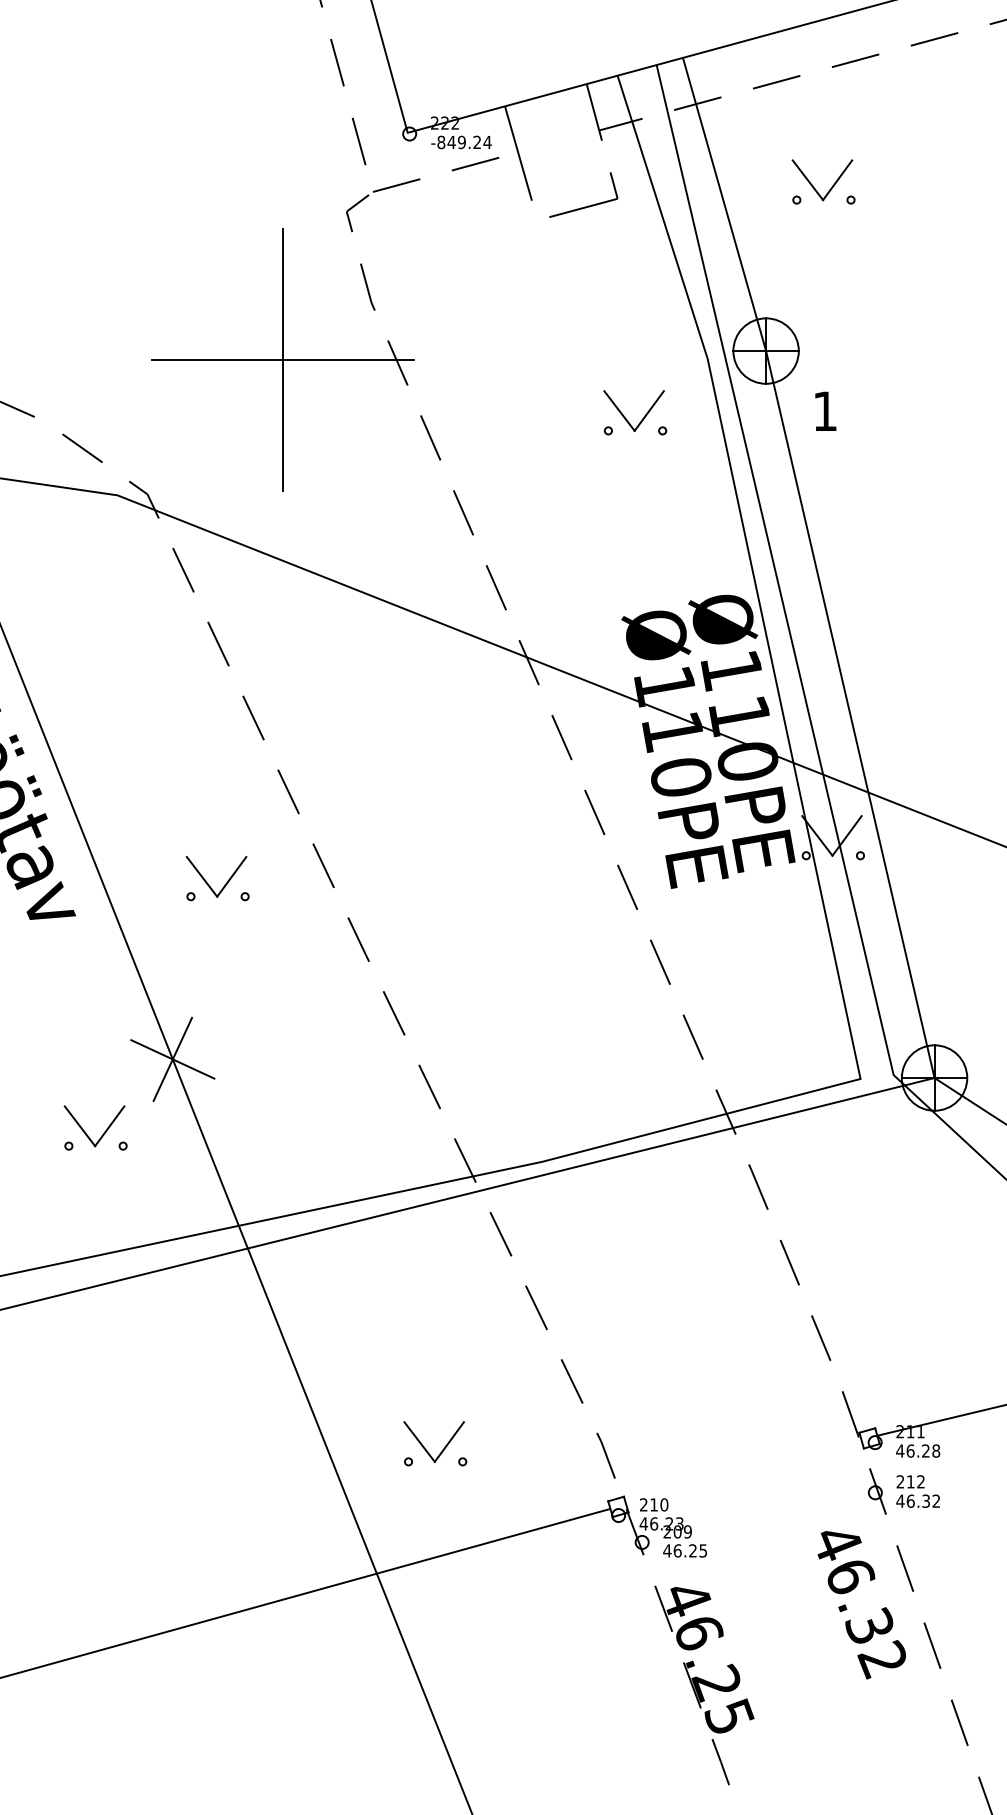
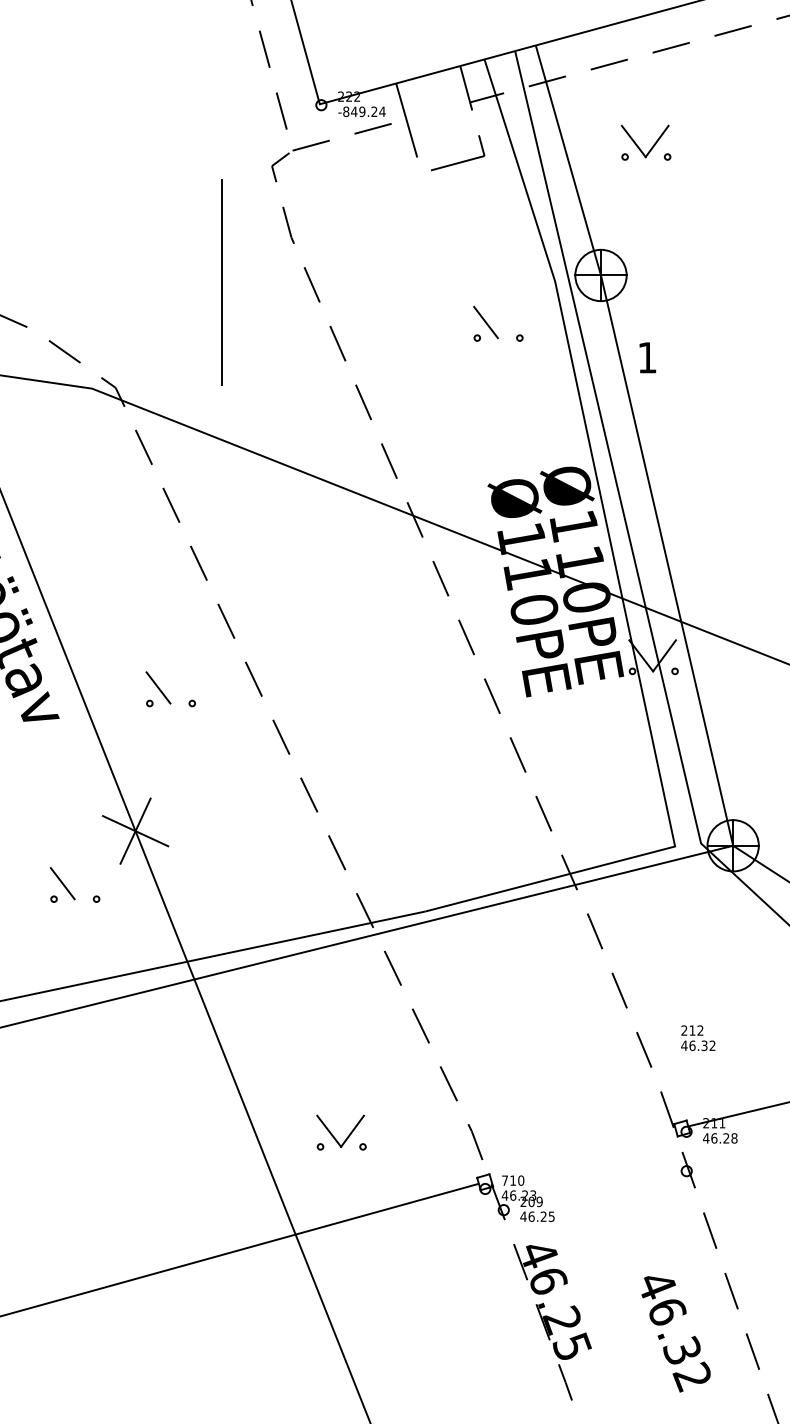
line: (282, 360) -> (221, 282), removed
line: (648, 411) -> (508, 322), removed
text: (825, 411) -> (647, 357), moved
line: (231, 876) -> (181, 687), removed
line: (108, 1126) -> (85, 883), removed
text: (918, 1490) -> (698, 1037), moved
text: (643, 1504) -> (504, 1180), 210 -> 710
text: (861, 1605) -> (675, 1334), moved

